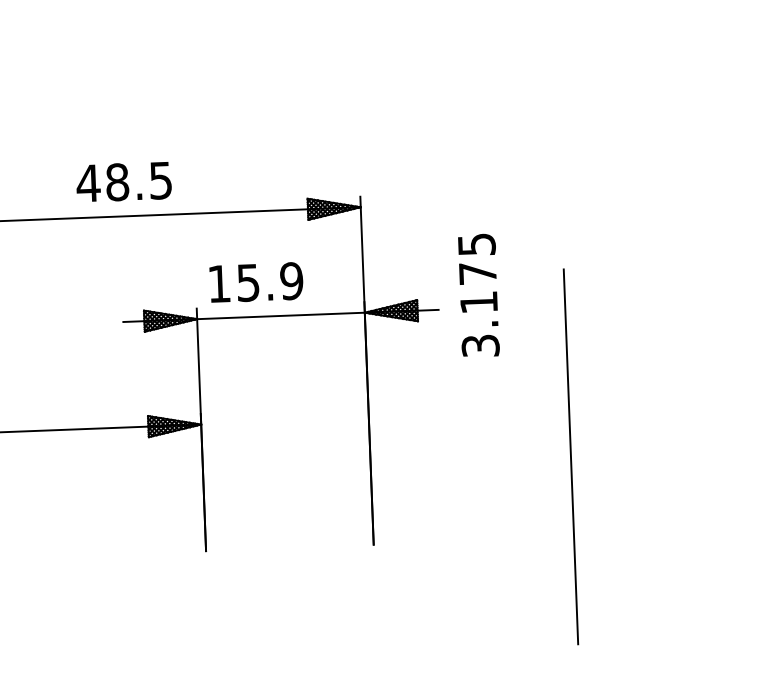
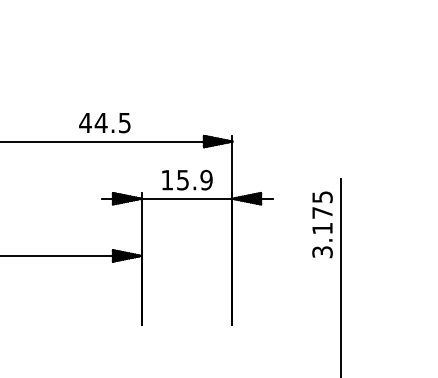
text: (116, 181) -> (100, 122), 48.5 -> 44.5
text: (256, 281) -> (187, 179), moved
text: (478, 294) -> (322, 224), moved

